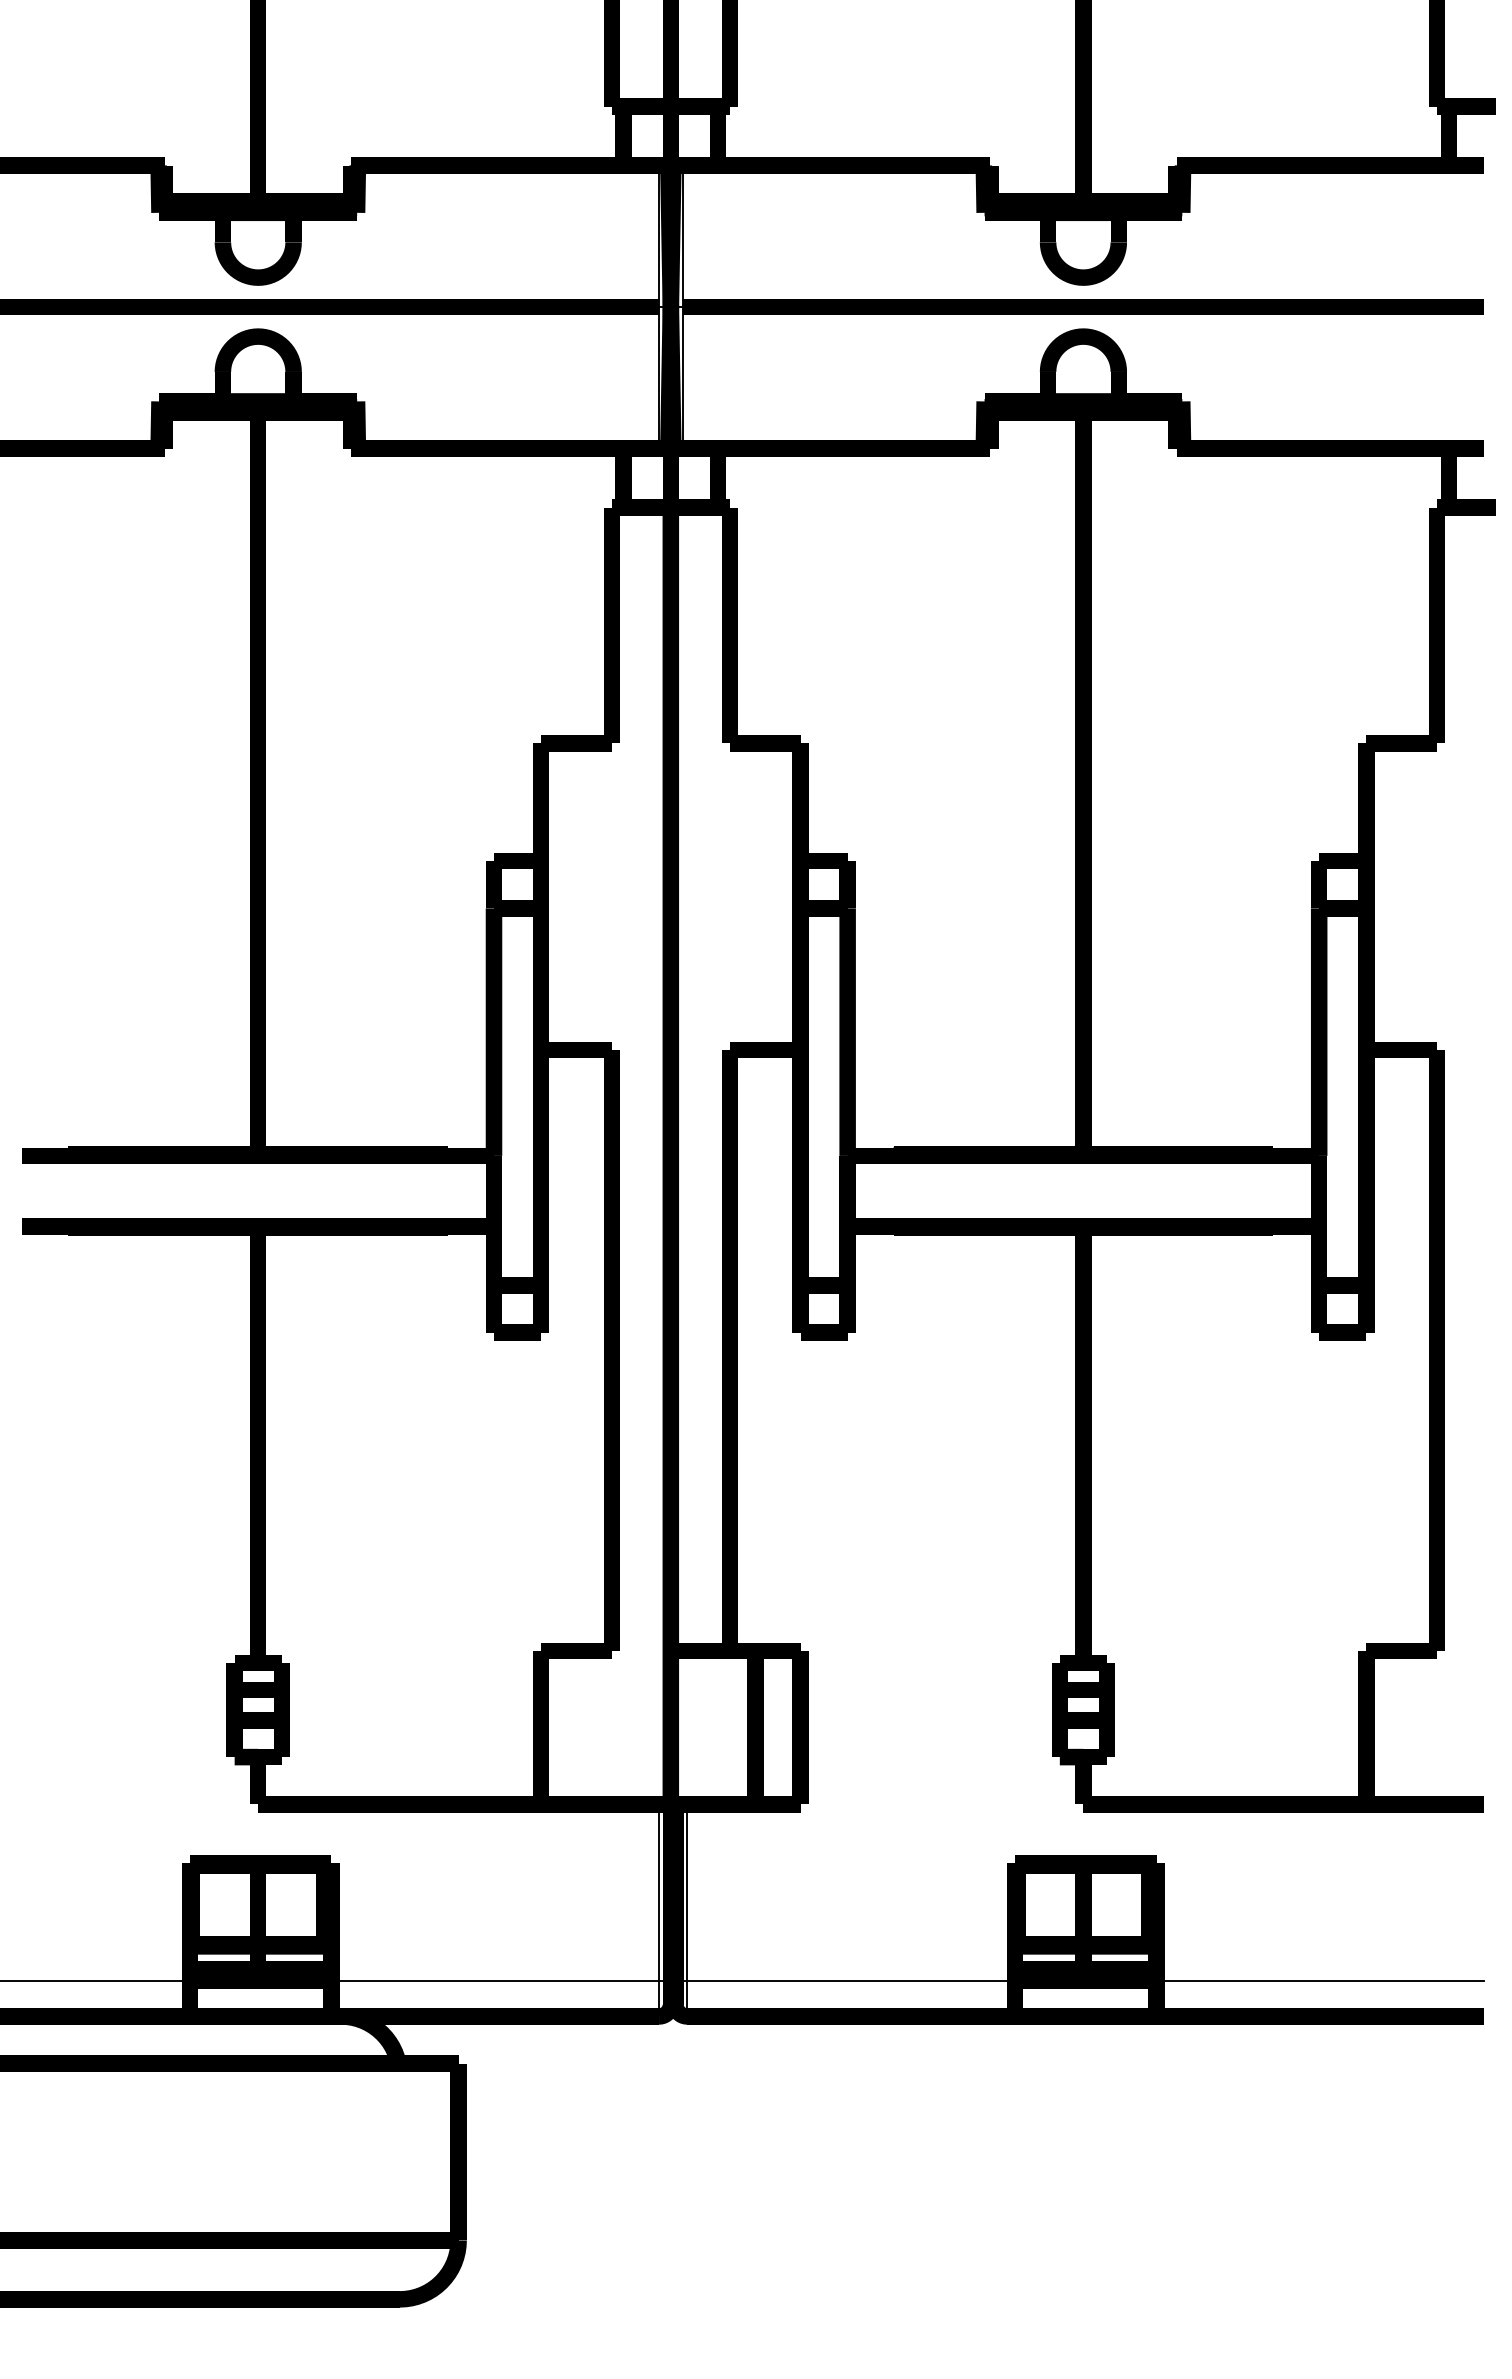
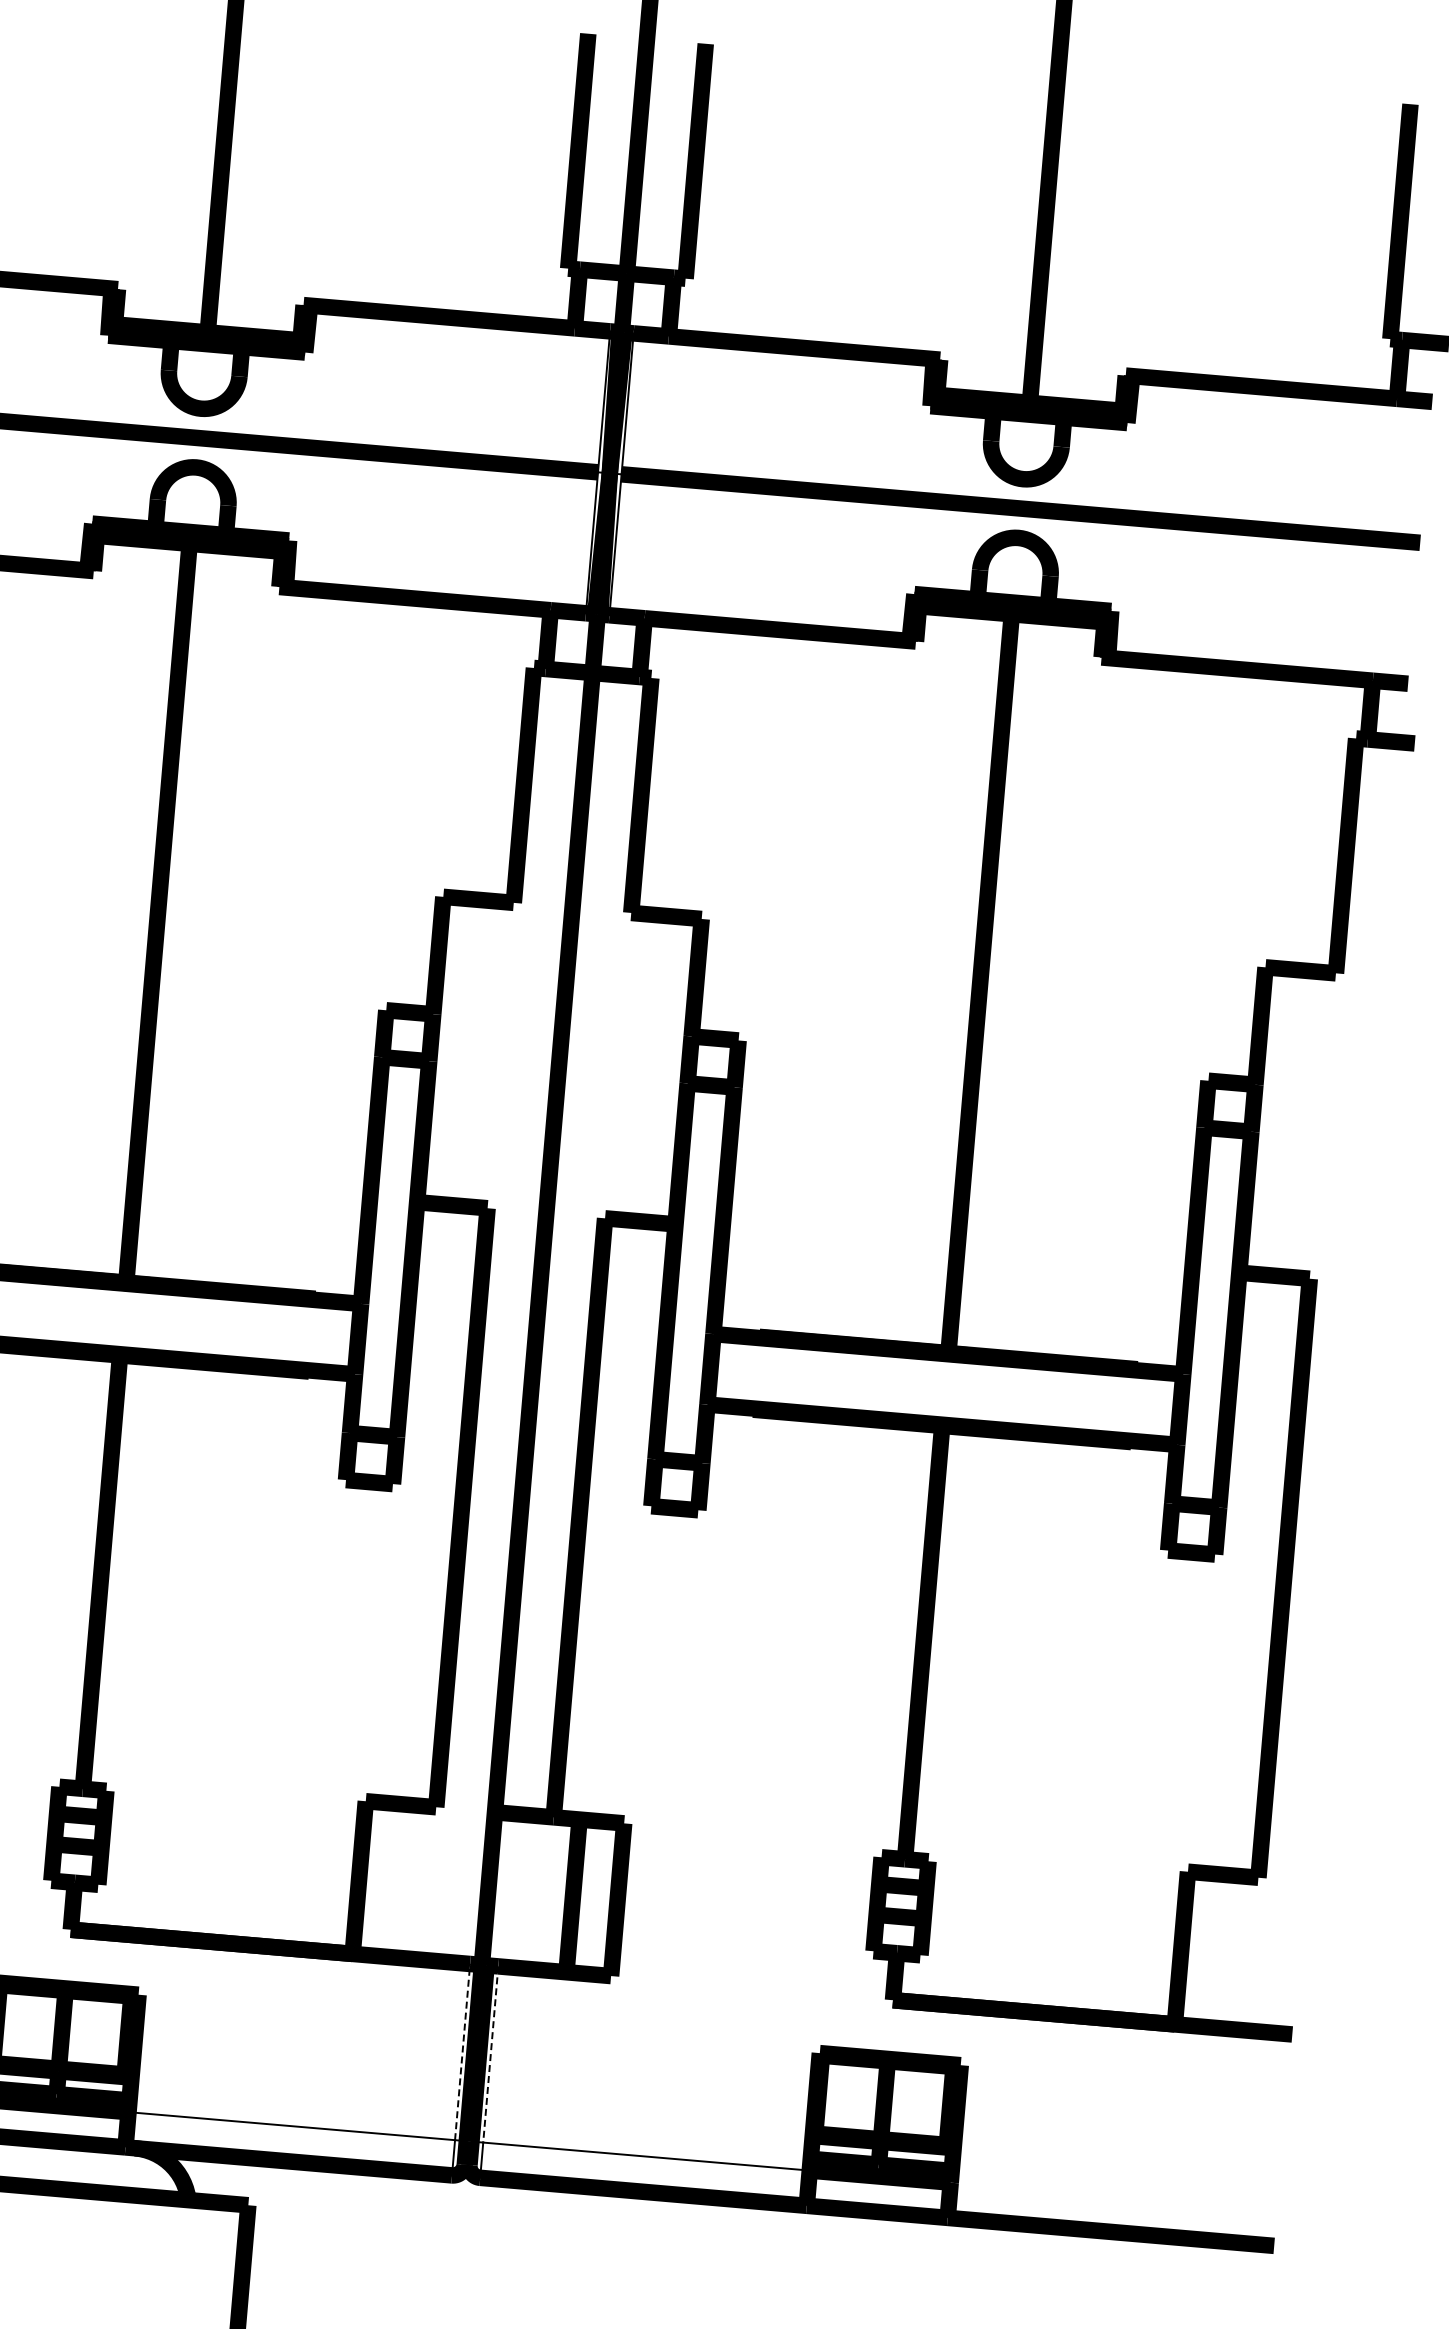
line: (659, 1892) -> (463, 2051), solid -> dashed
line: (687, 1893) -> (490, 2055), solid -> dashed
line: (1320, 1981) -> (1114, 2197), removed

